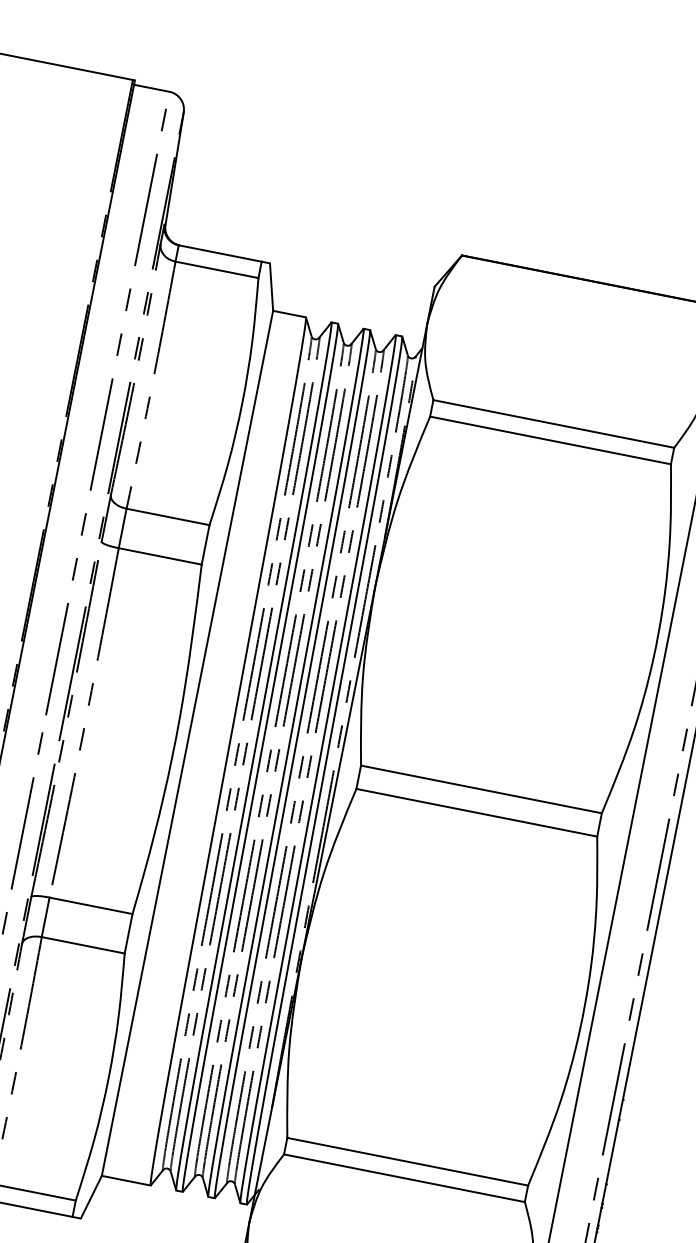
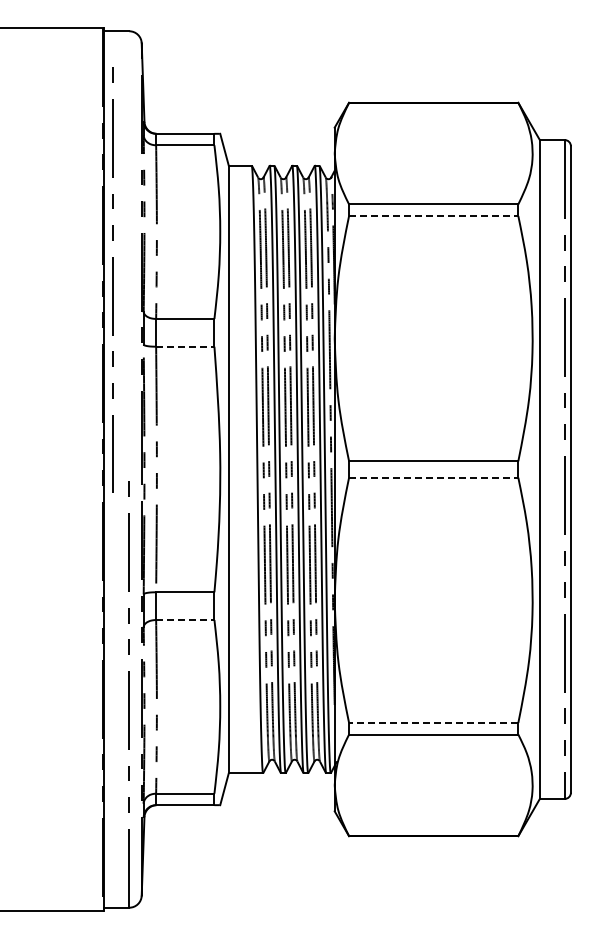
line: (105, 410) -> (112, 279), moved
line: (550, 441) -> (433, 216), solid -> dashed
line: (160, 556) -> (185, 346), solid -> dashed
line: (476, 812) -> (433, 477), solid -> dashed
line: (83, 946) -> (185, 620), solid -> dashed
line: (407, 1161) -> (433, 722), solid -> dashed

